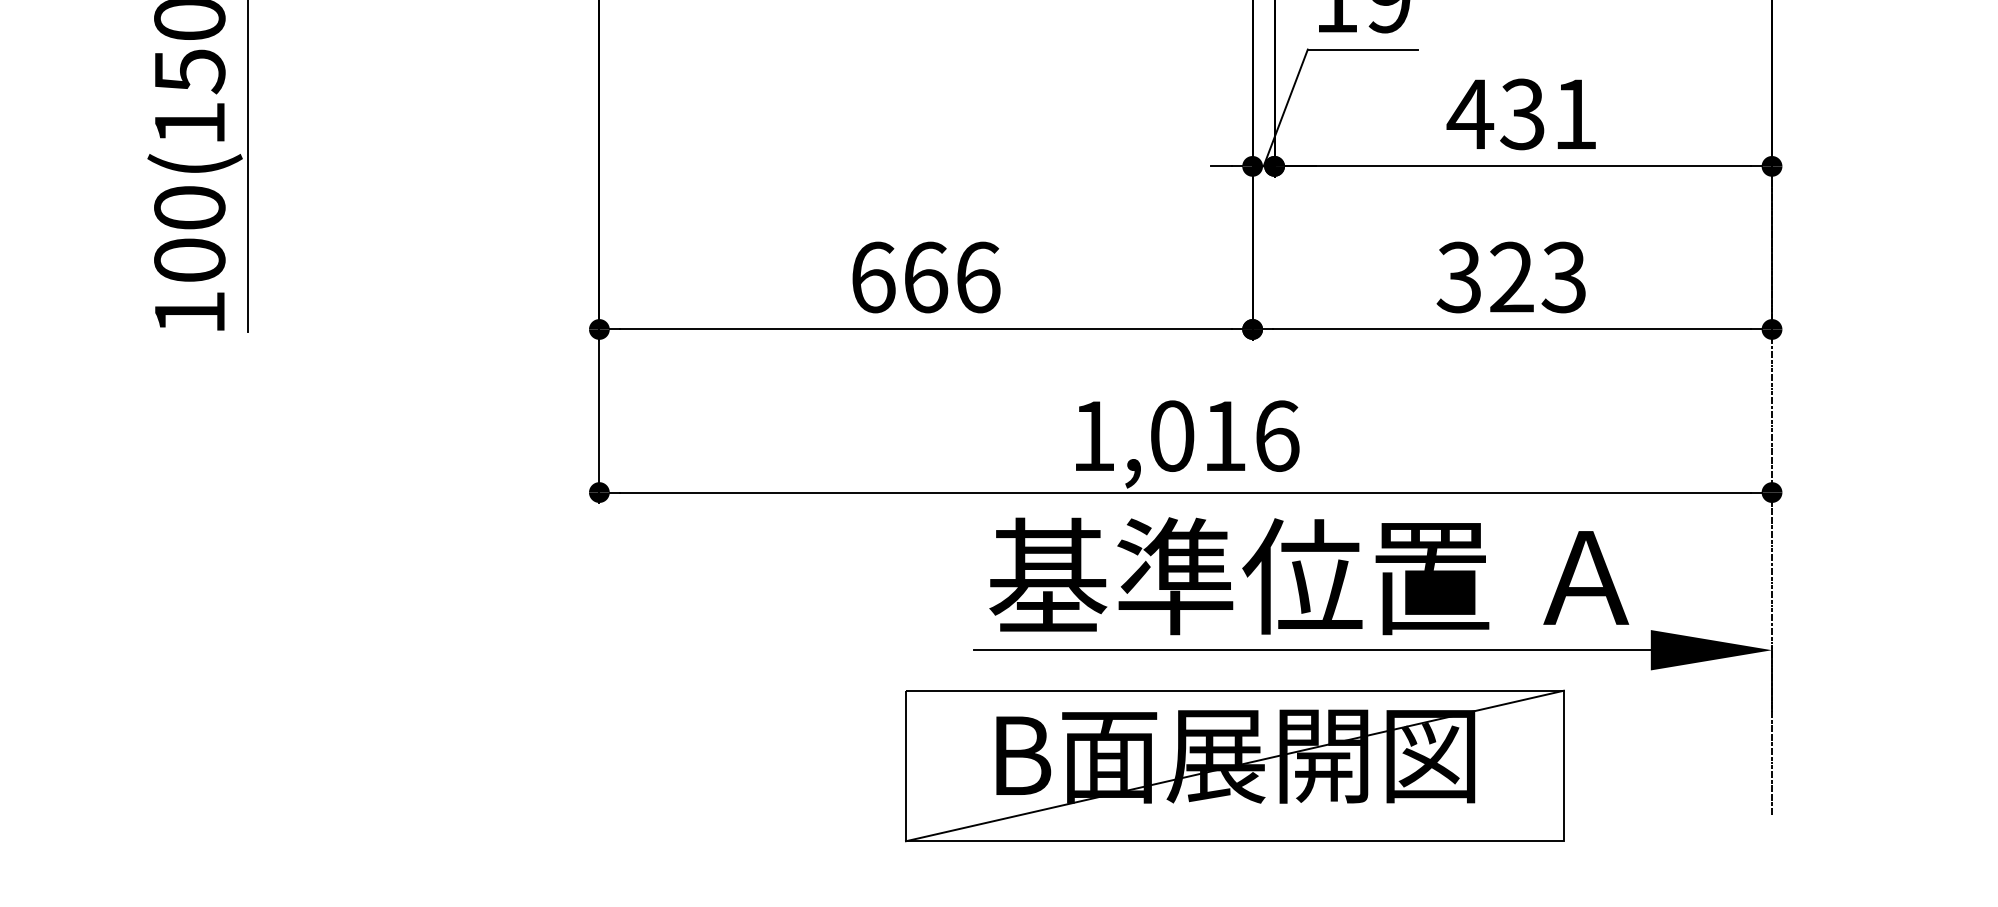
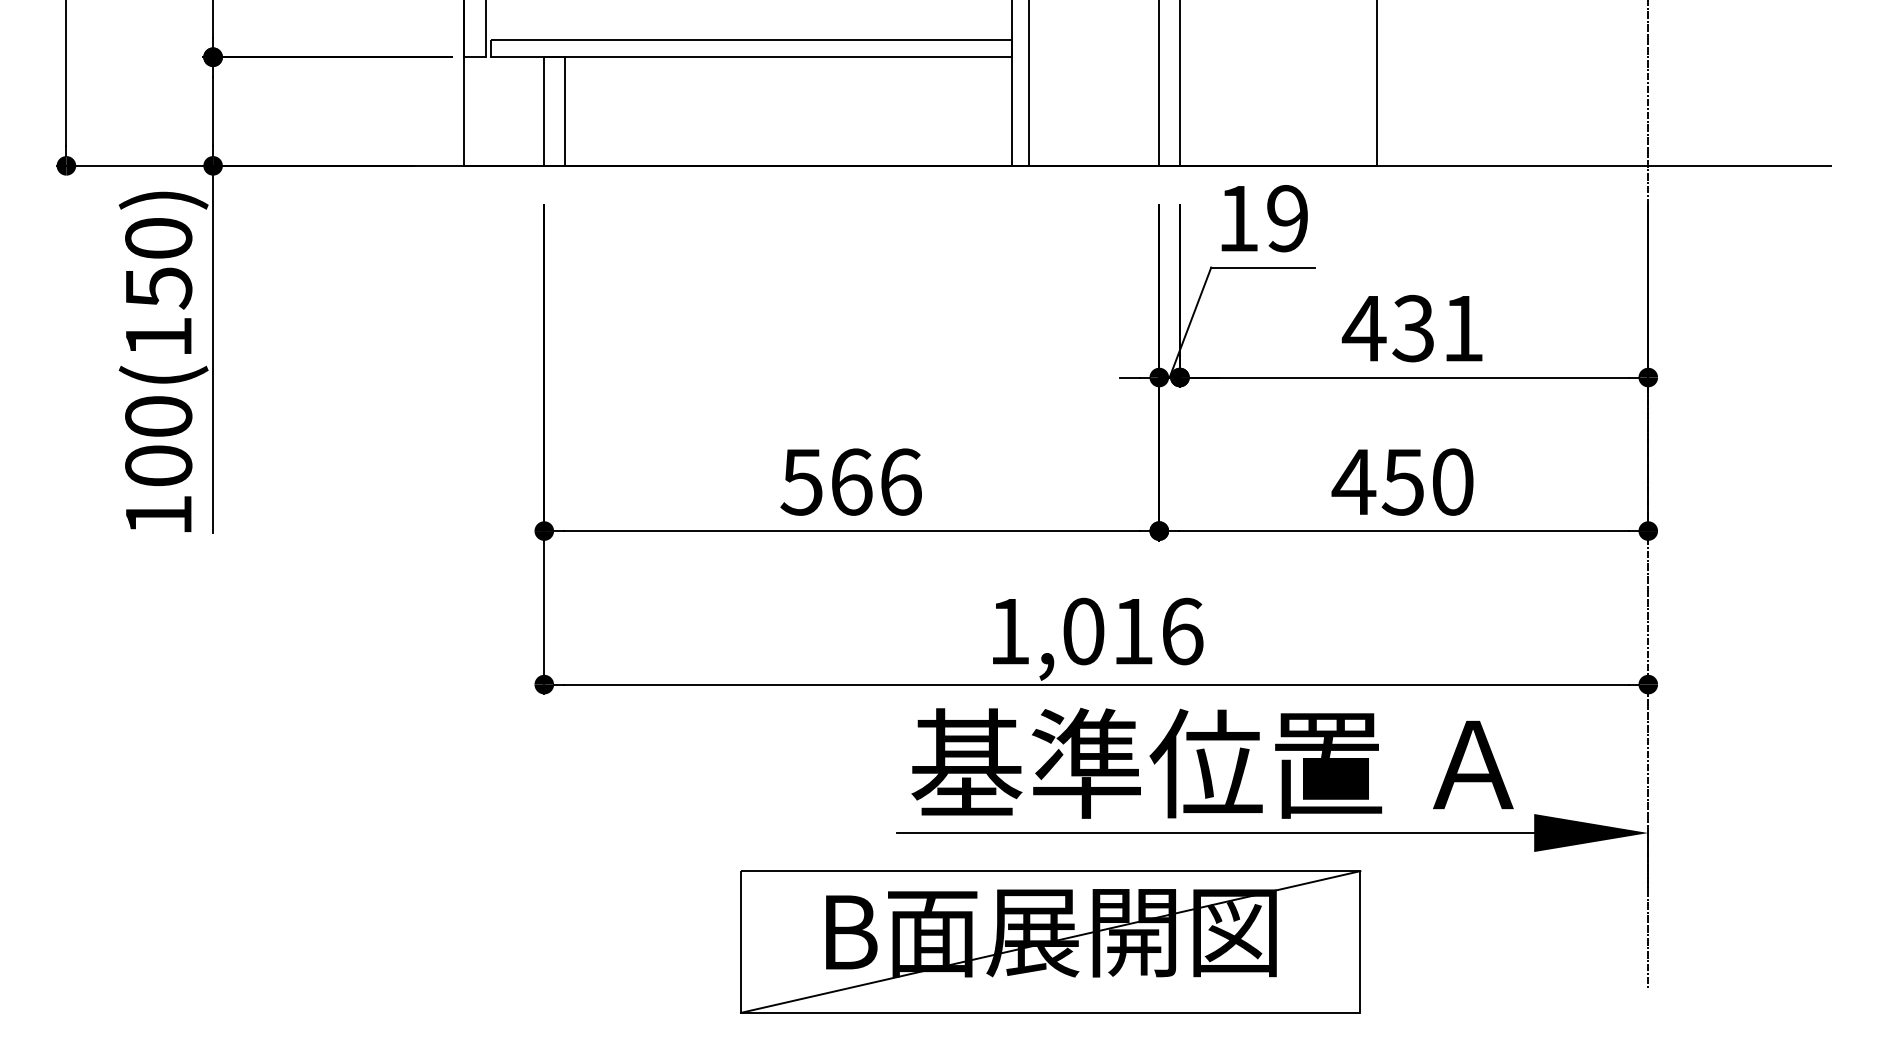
text: (872, 276) -> (801, 481), 666 -> 566
text: (1510, 276) -> (1402, 481), 323 -> 450
part: (1234, 765) -> (1050, 941), moved

